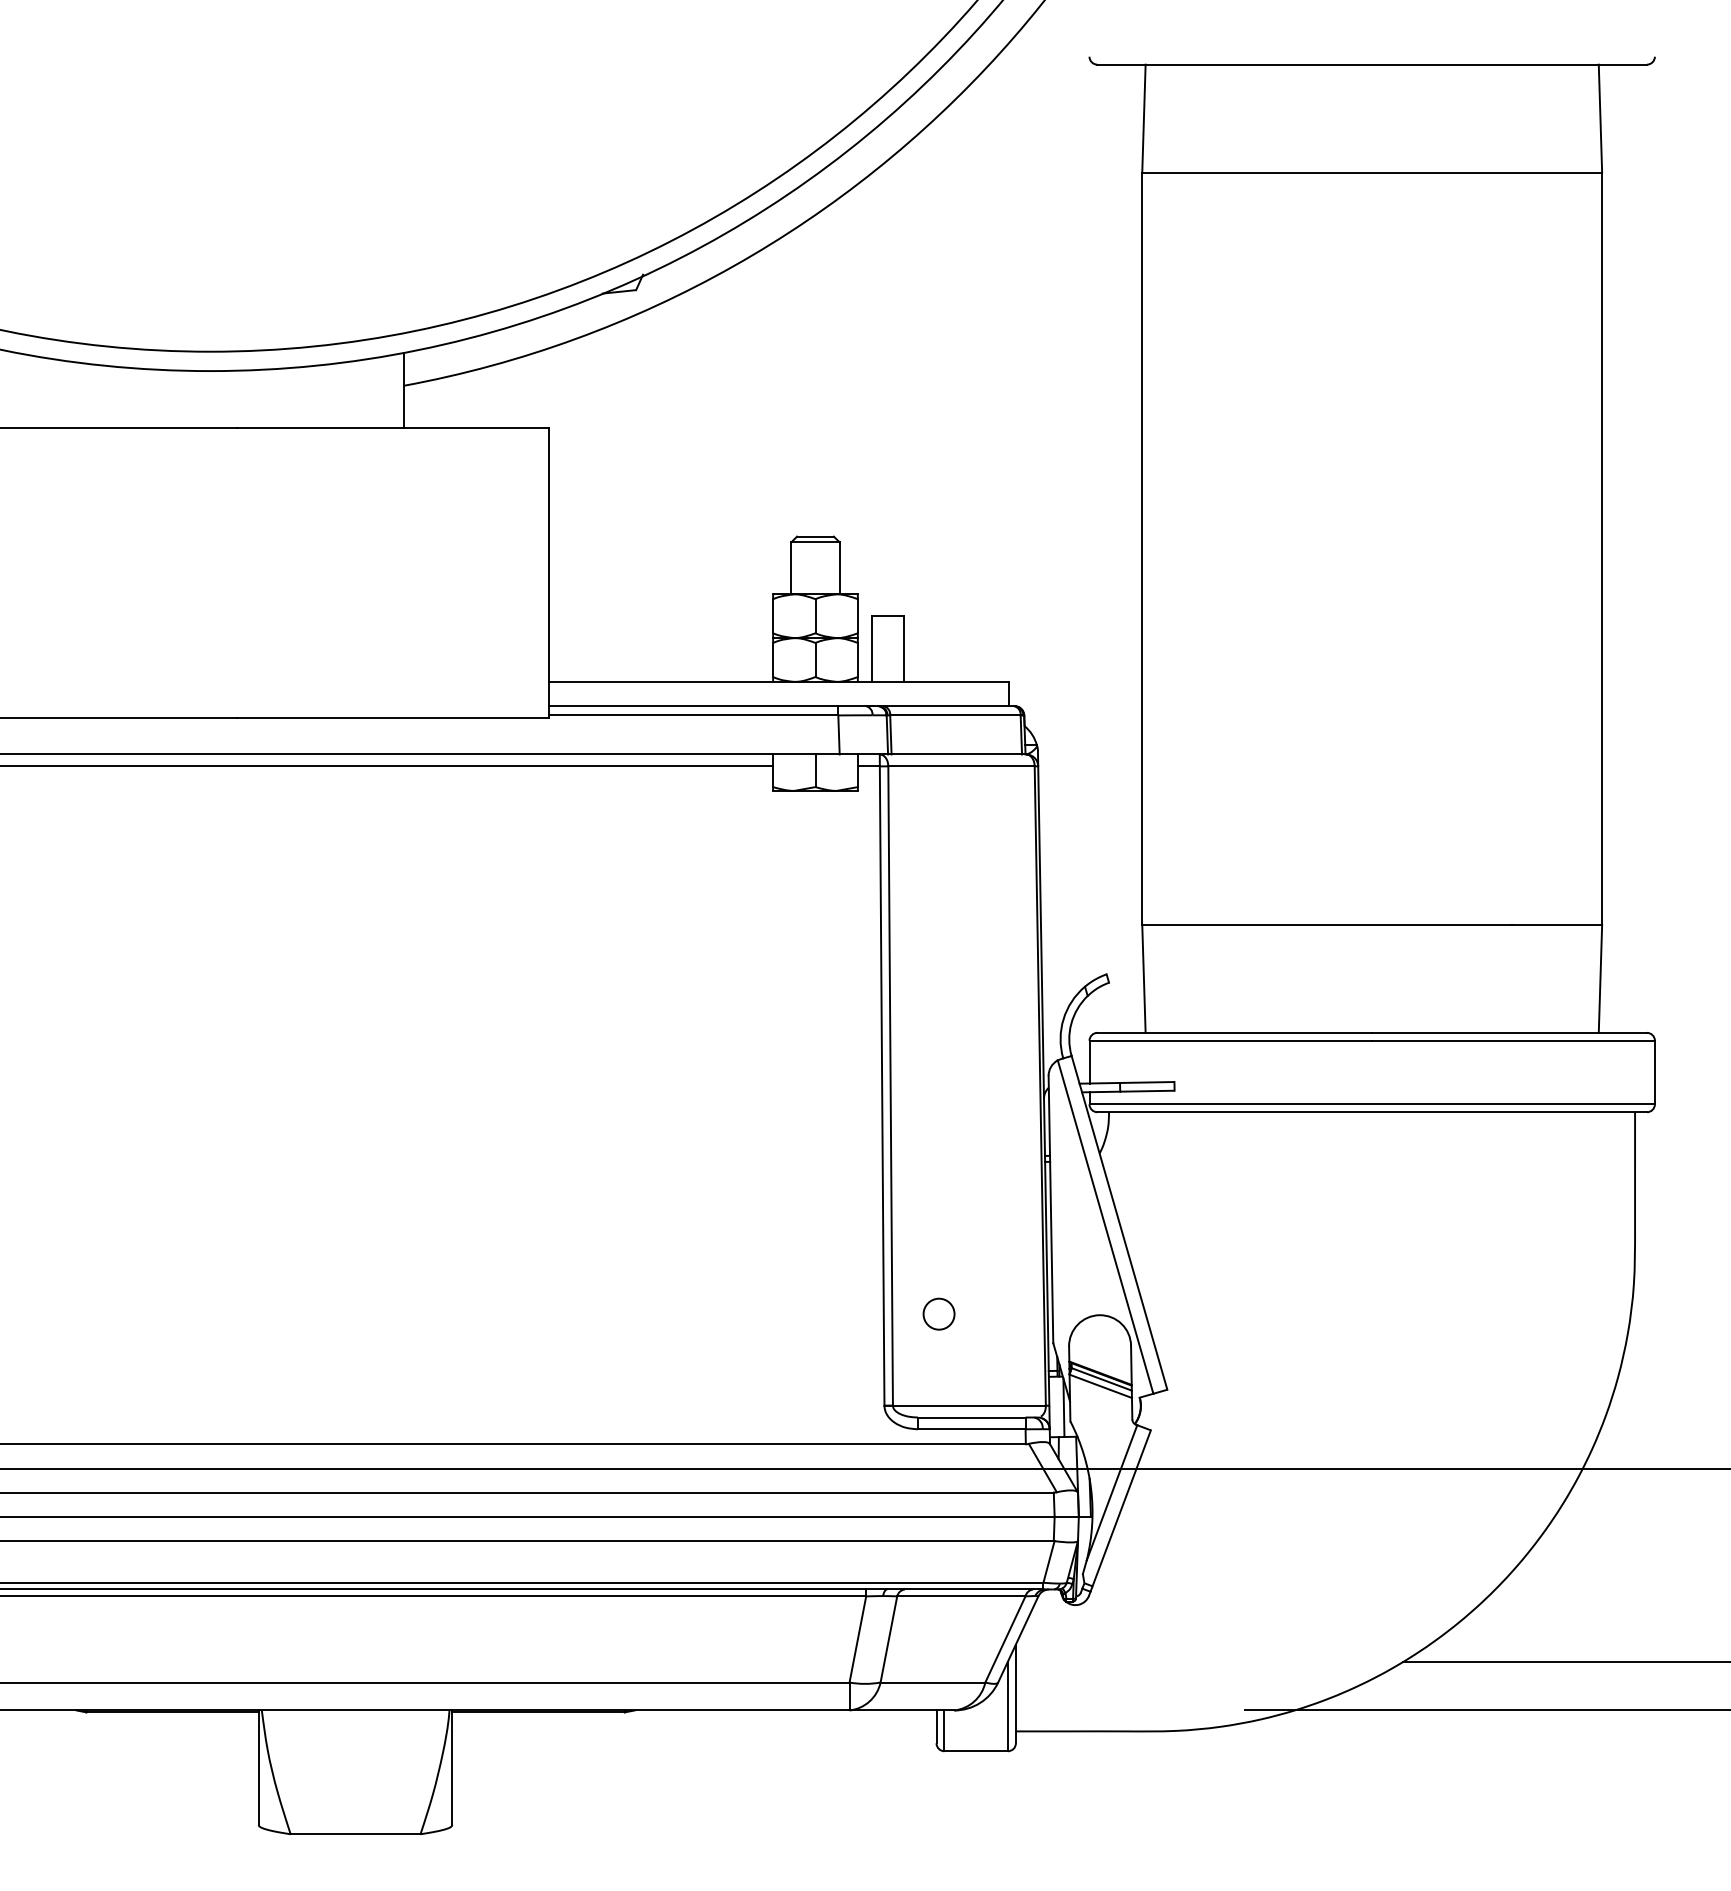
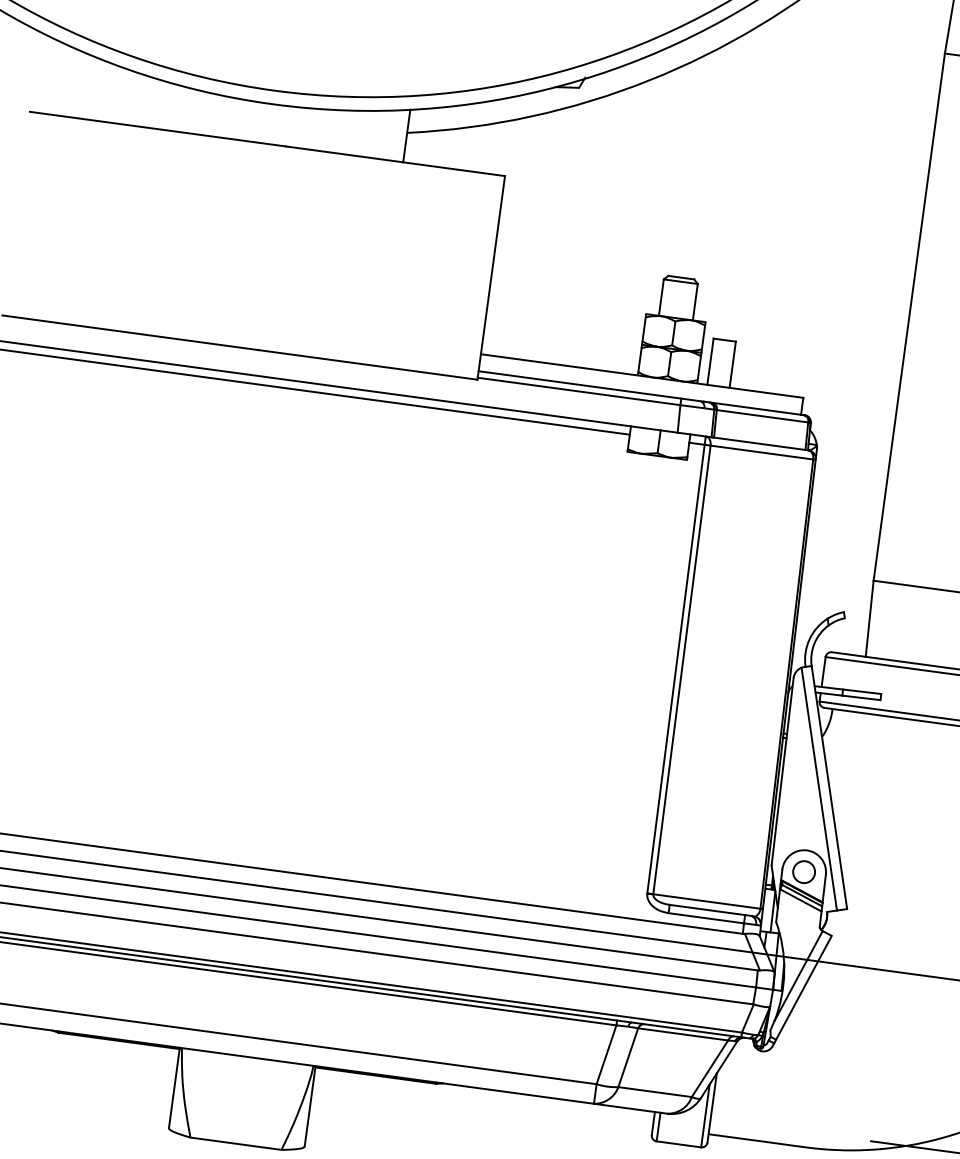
circle: (938, 1313) -> (803, 871), moved

